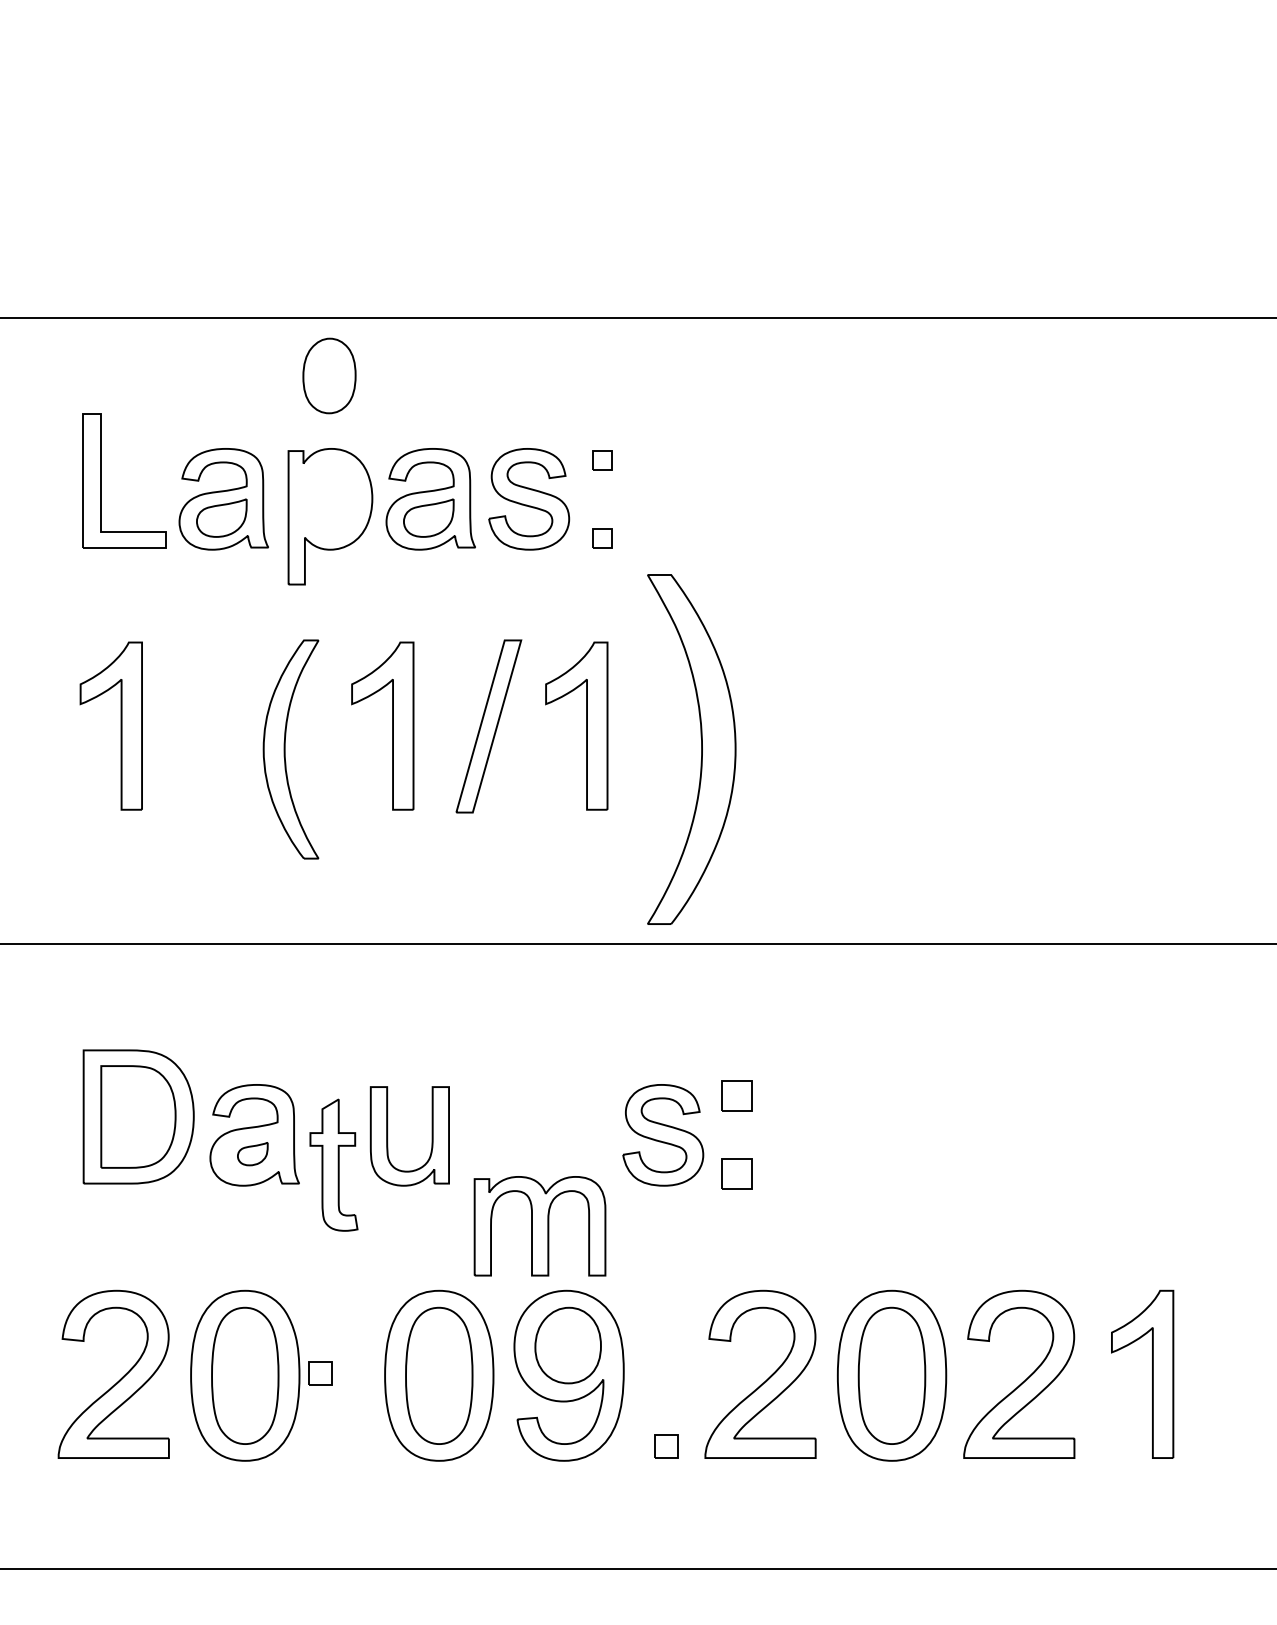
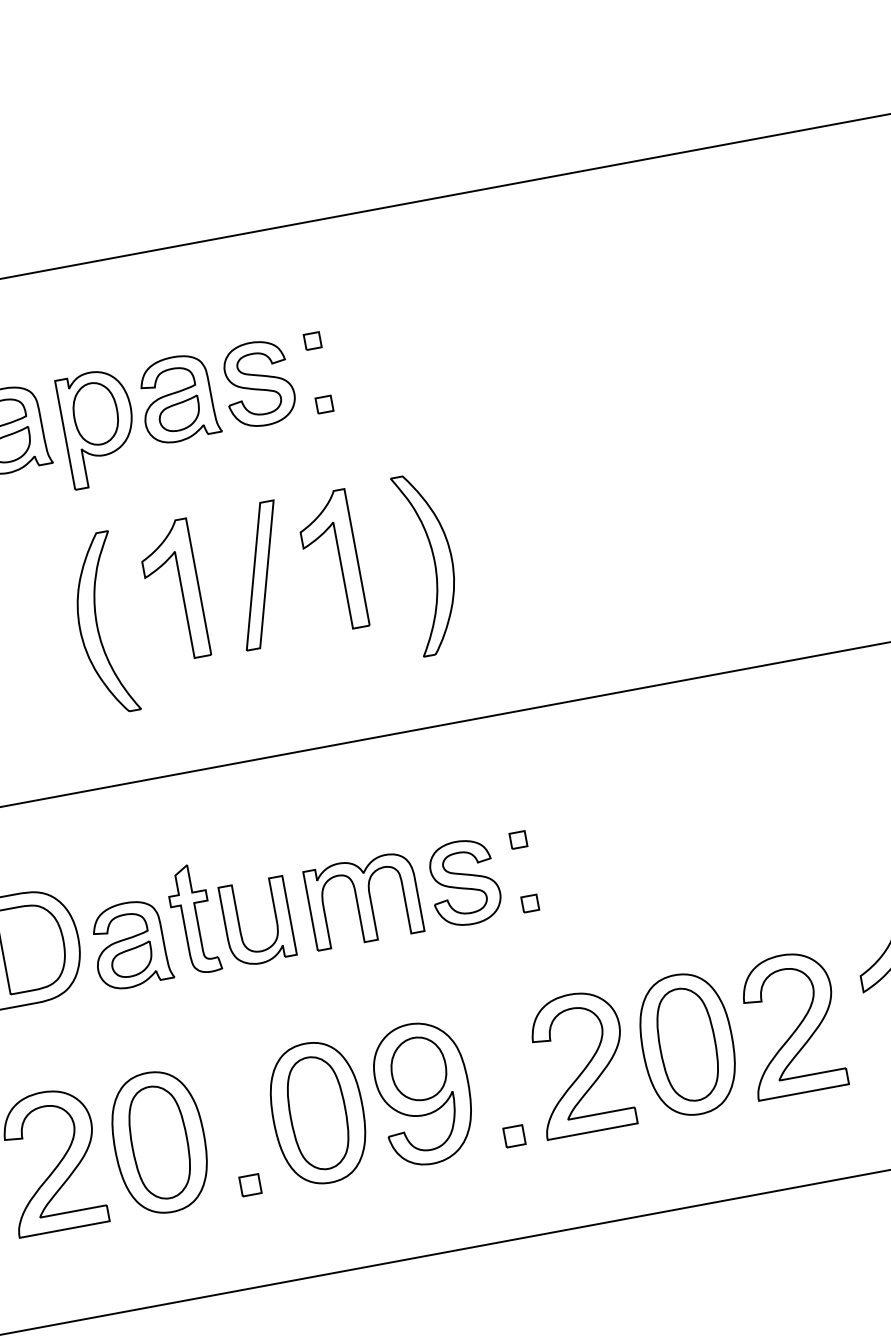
part: (329, 375) -> (95, 413), moved
part: (692, 749) -> (430, 563), size x0.62
part: (736, 1096) -> (518, 840), size x0.62
part: (252, 1153) -> (131, 959), size x1.67
part: (333, 1164) -> (192, 919), moved
part: (736, 1174) -> (530, 903), size x0.62
part: (539, 1226) -> (363, 900), moved
part: (320, 1373) -> (250, 1185), moved

